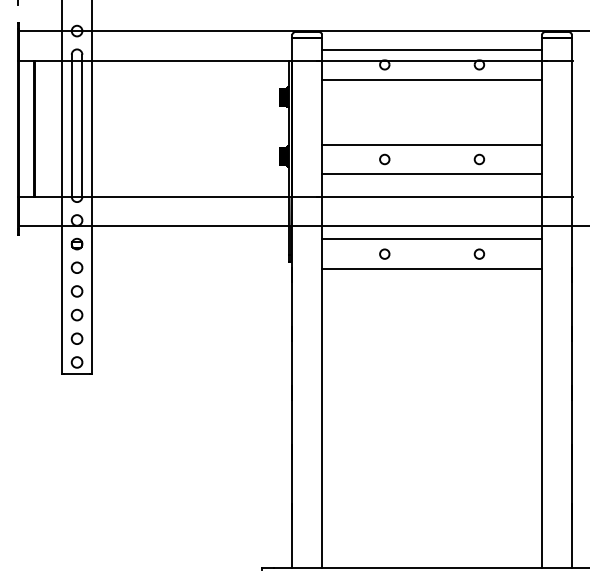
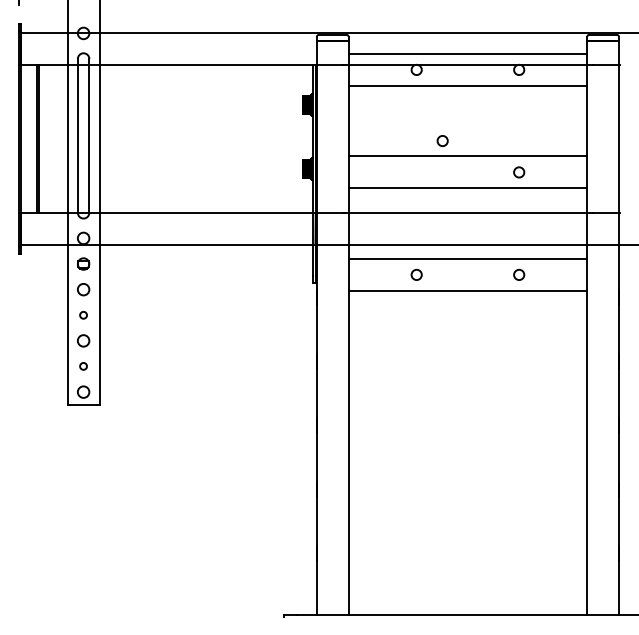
circle: (384, 159) -> (442, 141), moved
circle: (76, 291) -> (82, 315), size x0.6
circle: (76, 338) -> (82, 366), size x0.6

